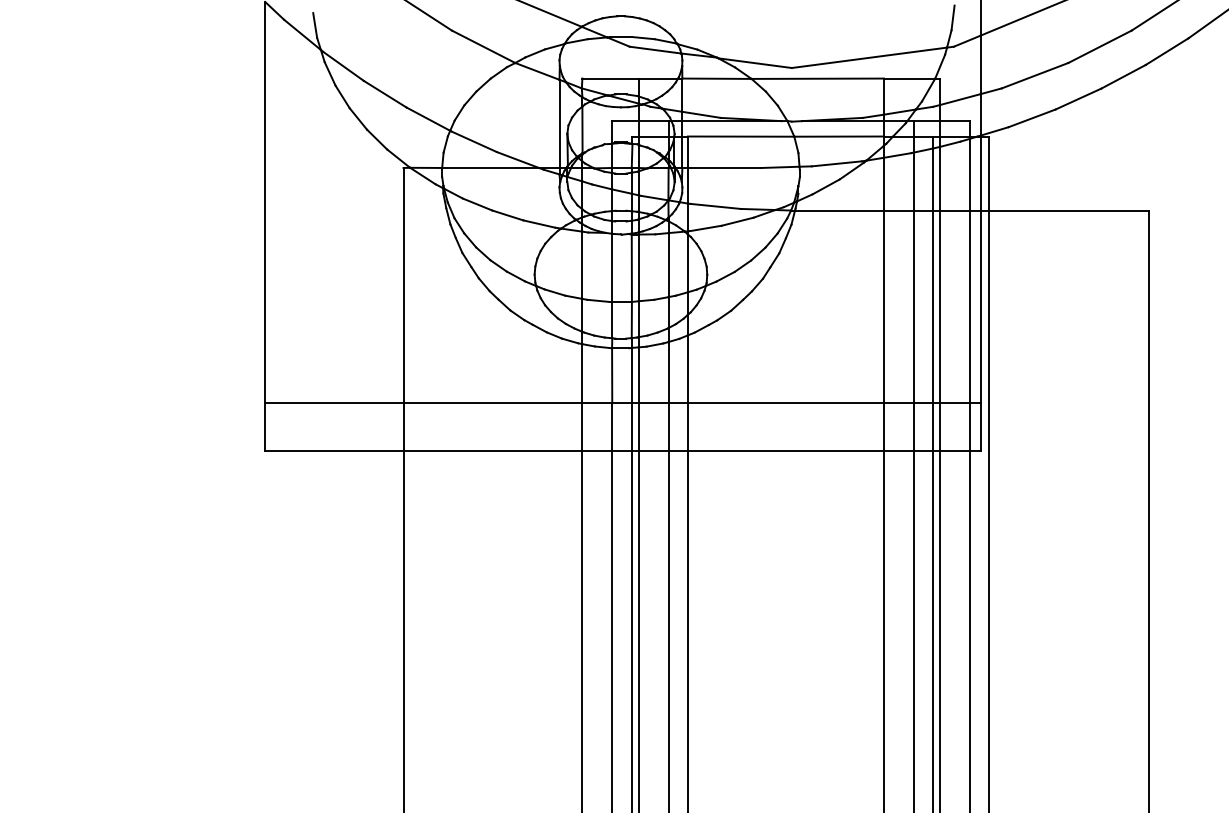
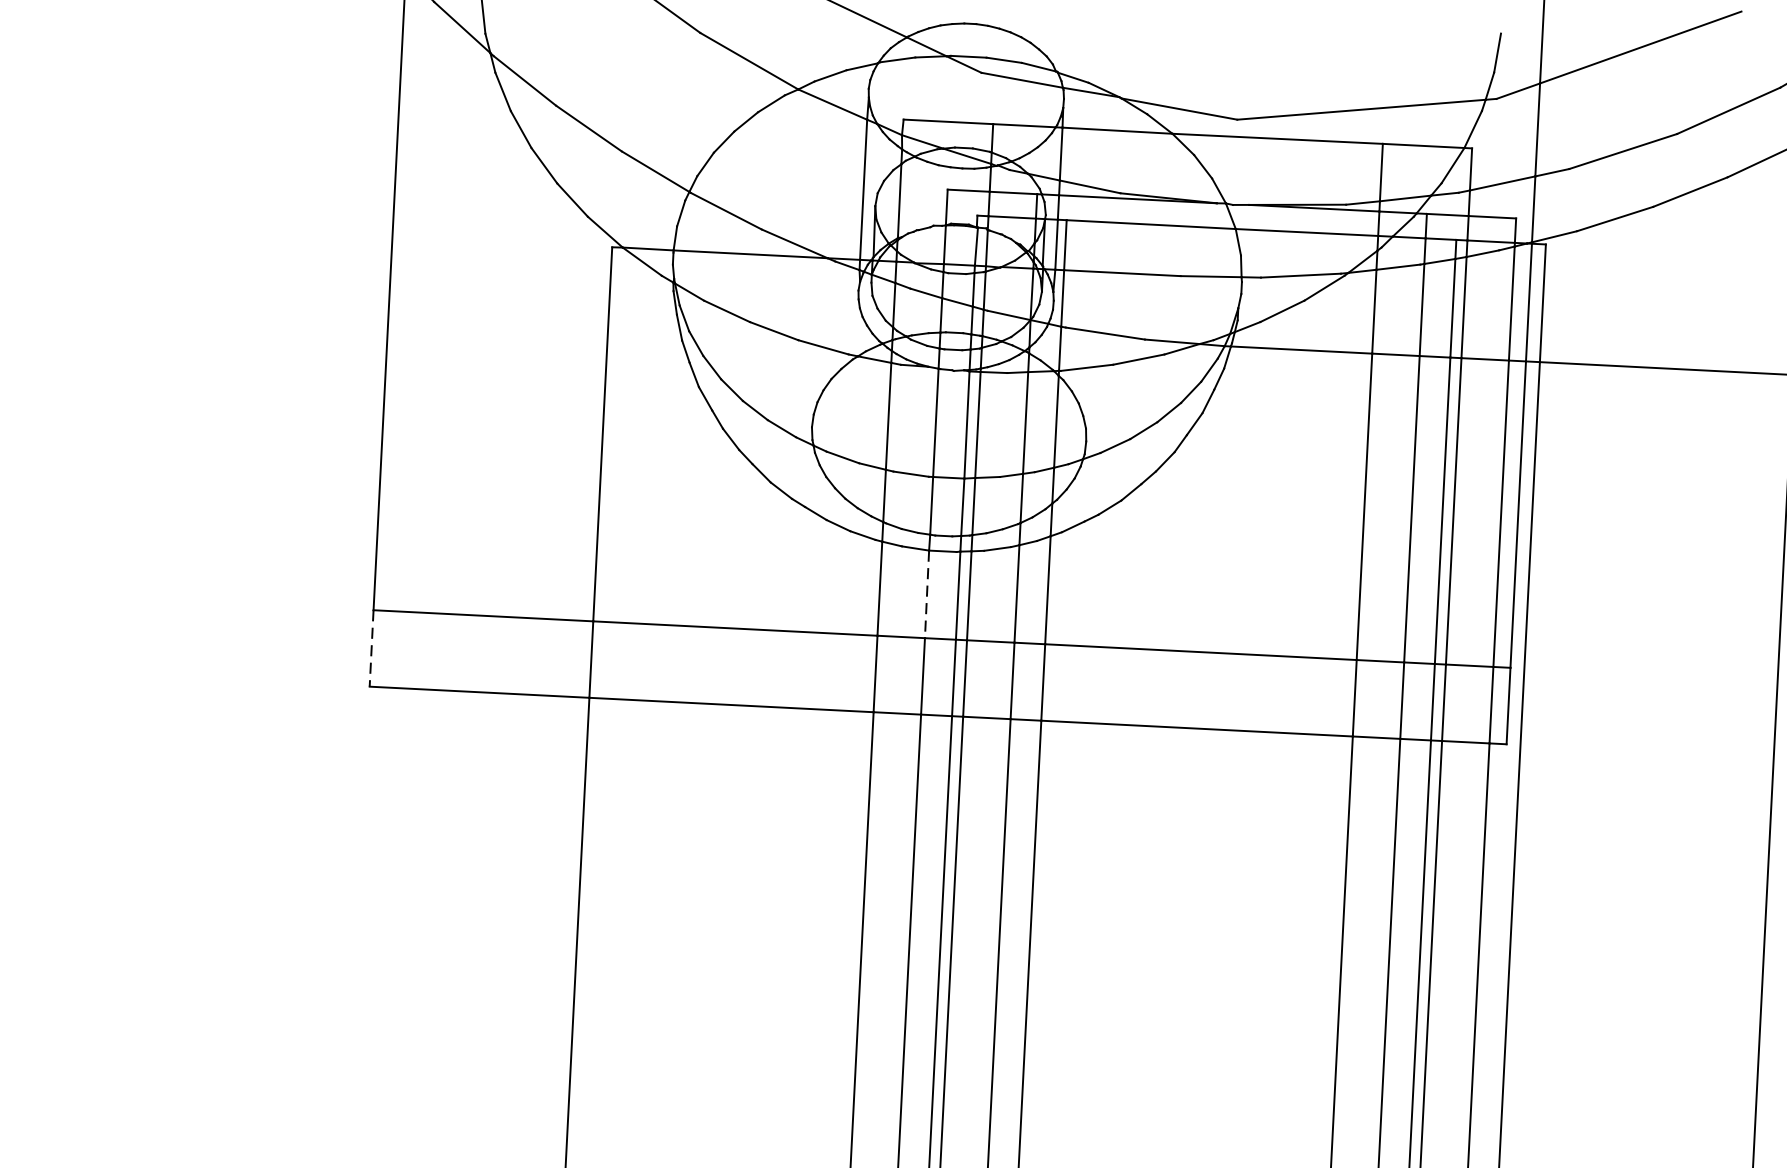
line: (612, 375) -> (927, 593), solid -> dashed
line: (265, 427) -> (371, 648), solid -> dashed

